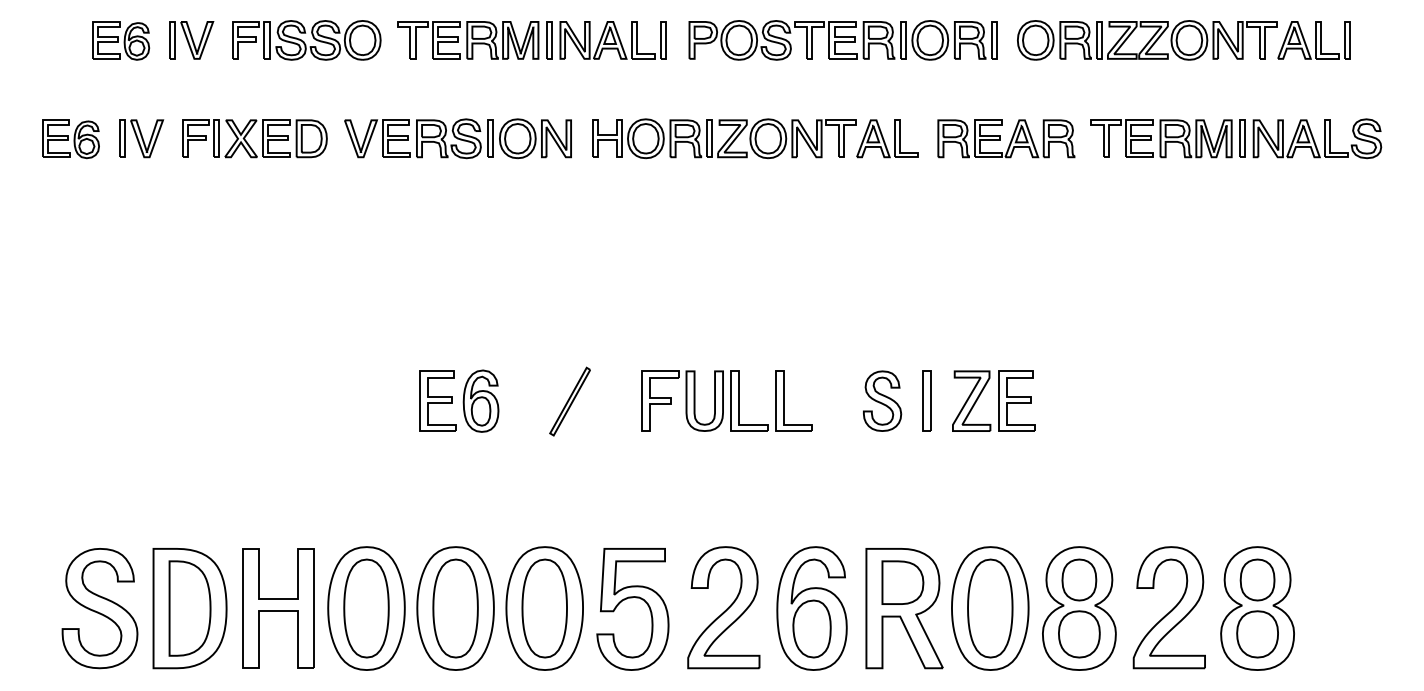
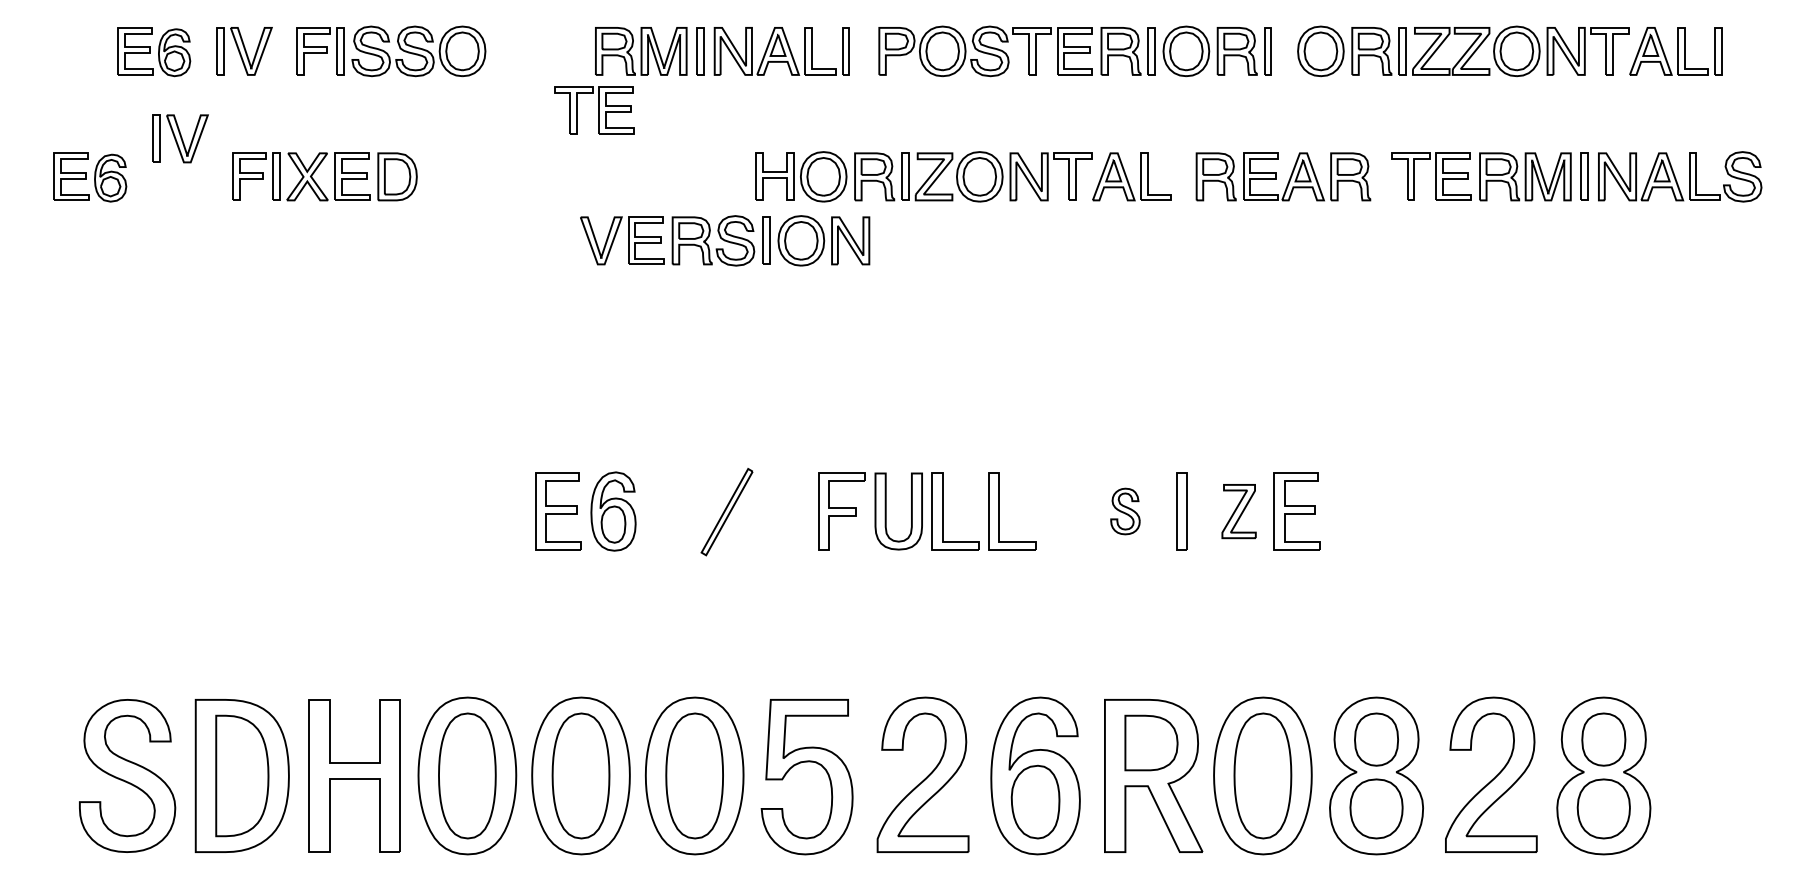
part: (429, 40) -> (594, 110), moved
part: (141, 138) -> (180, 138), moved
part: (458, 138) -> (725, 240), moved
part: (882, 401) -> (1125, 511), size x0.6
part: (971, 401) -> (1238, 511), size x0.7

